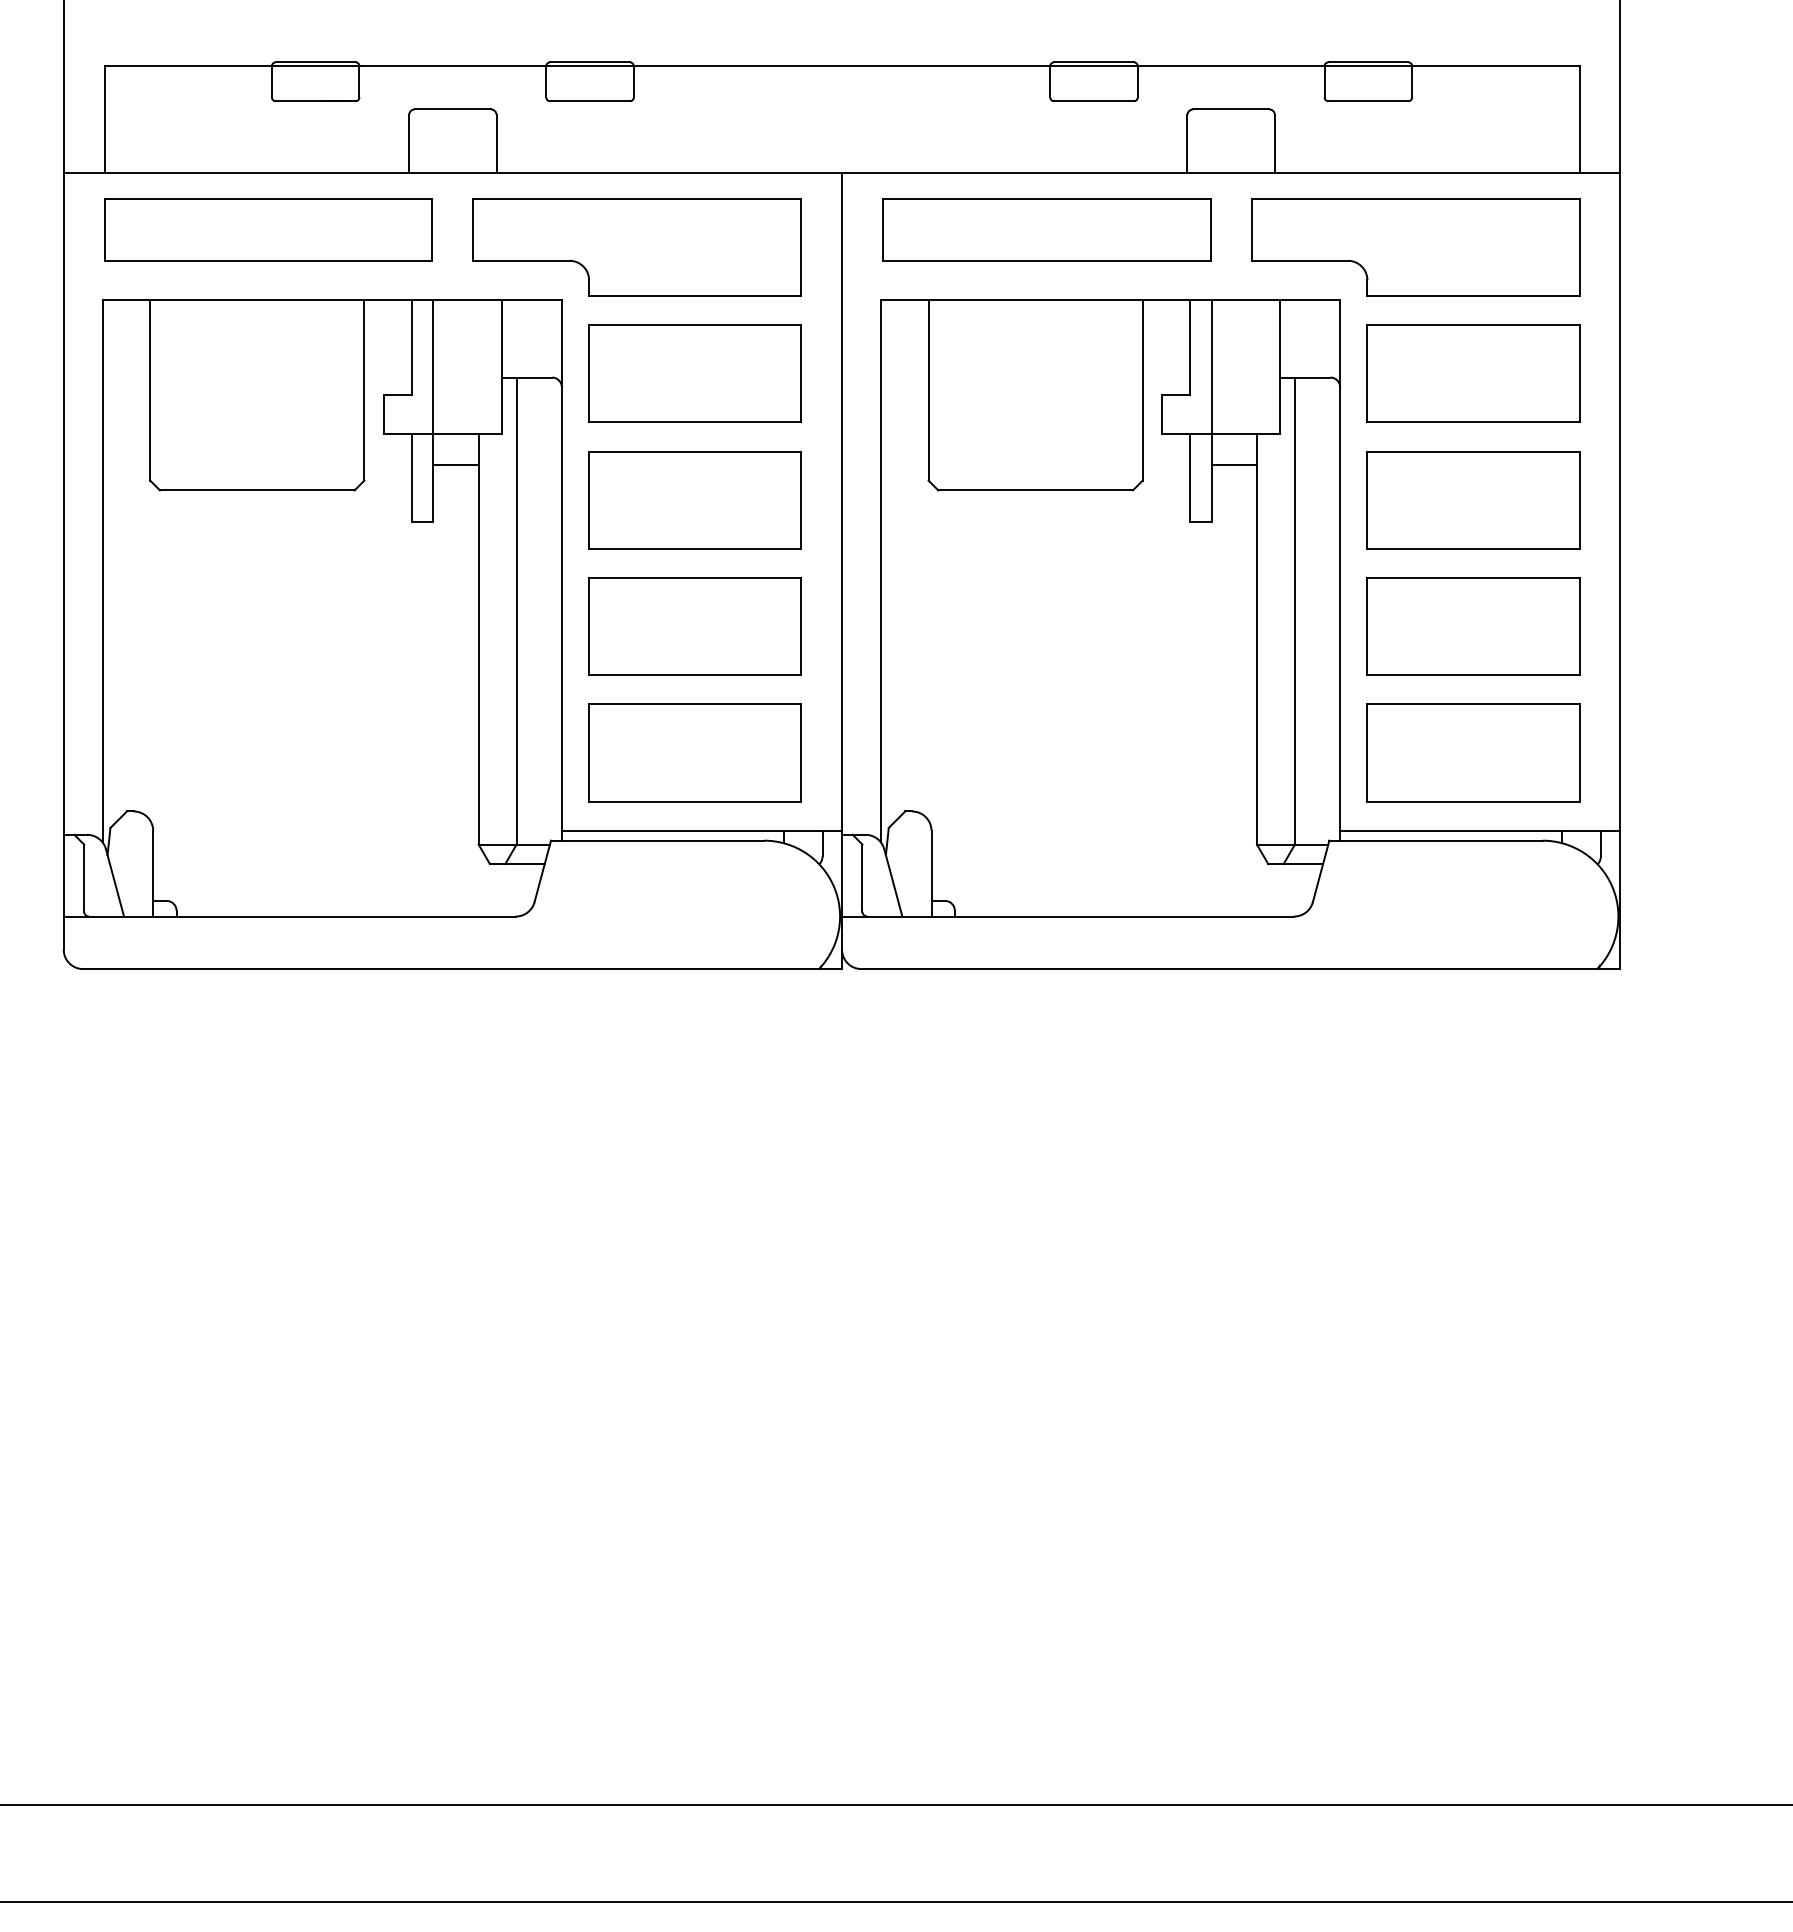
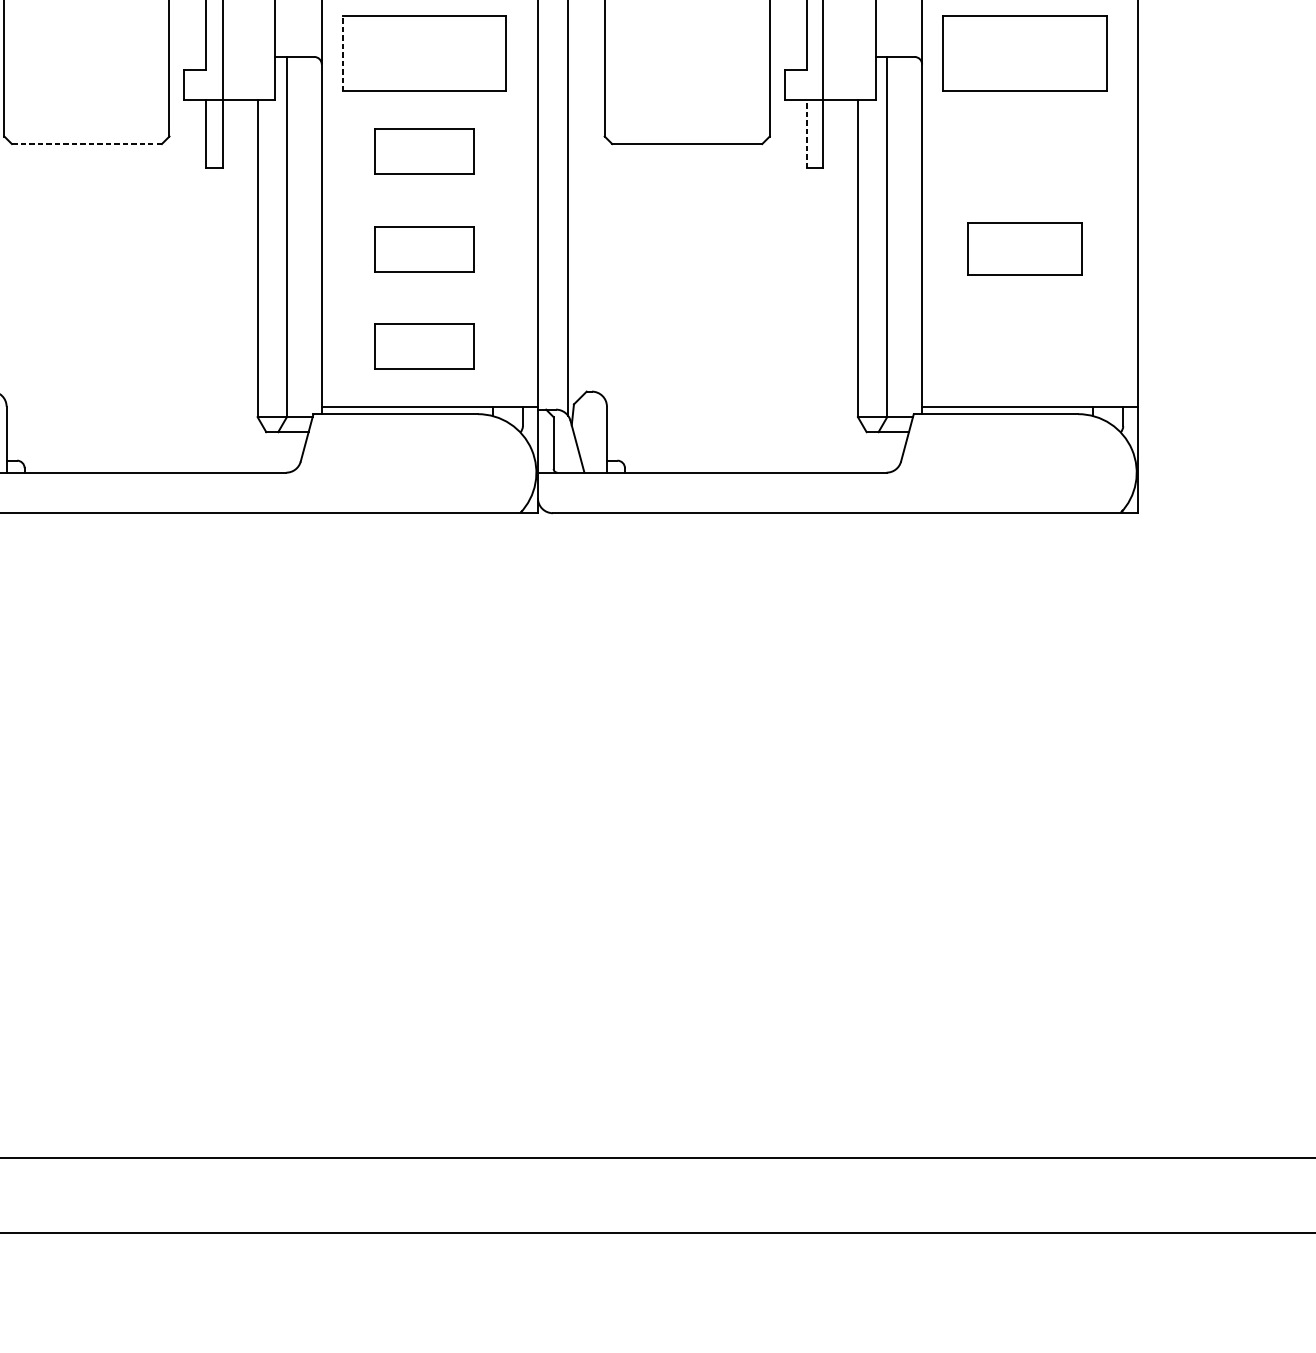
line: (589, 373) -> (343, 53), solid -> dashed
line: (455, 465) -> (239, 124), removed
line: (1233, 465) -> (839, 124), removed
line: (1190, 477) -> (806, 134), solid -> dashed
line: (256, 490) -> (86, 144), solid -> dashed
part: (694, 500) -> (424, 151), size x0.6
part: (1473, 500) -> (1024, 151), removed
part: (694, 626) -> (424, 248), size x0.6
part: (1473, 626) -> (1024, 248), size x0.7
part: (694, 752) -> (424, 346), size x0.6
part: (1473, 752) -> (1024, 346), removed

